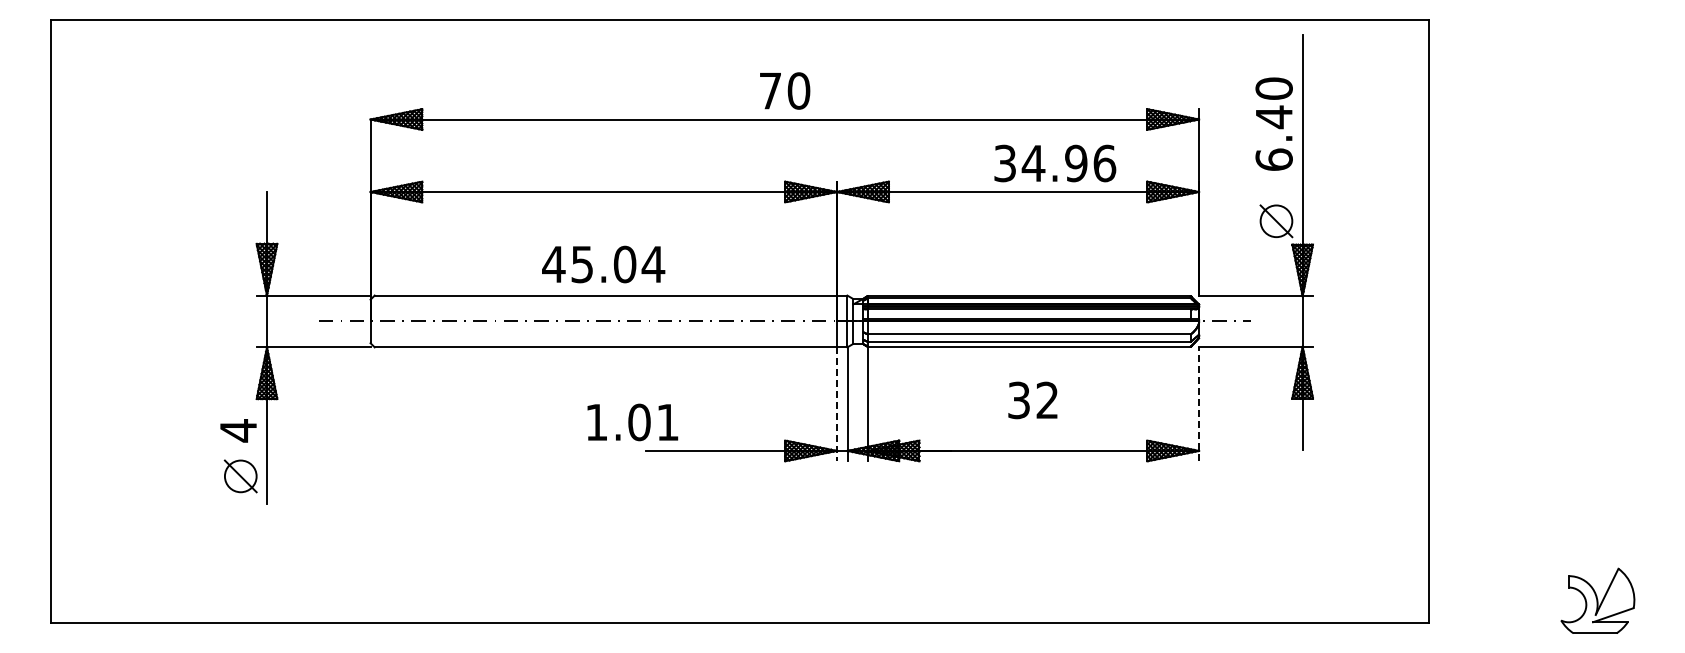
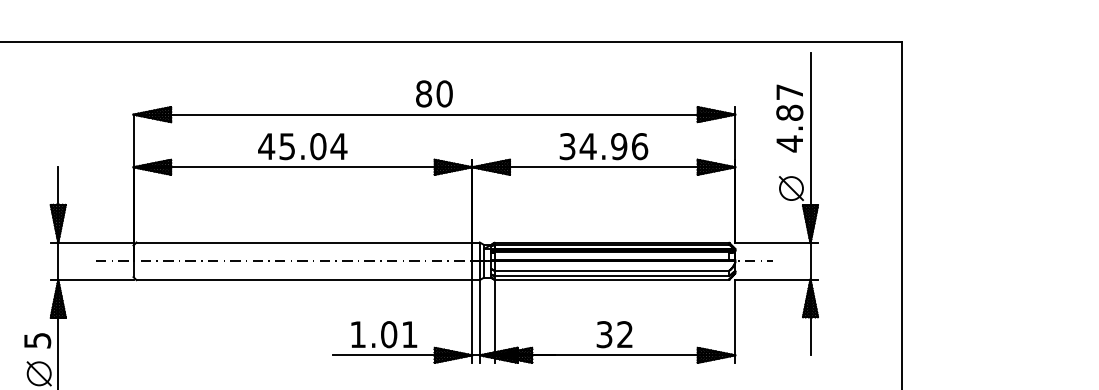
text: (770, 90) -> (423, 93), 70 -> 80
text: (1273, 124) -> (789, 118), 6.40 -> 4.87
text: (1055, 163) -> (604, 146), moved
text: (603, 264) -> (302, 146), moved
text: (1032, 400) -> (614, 334), moved
line: (1199, 403) -> (735, 320), dashed -> solid
line: (837, 404) -> (472, 321), dashed -> solid
text: (632, 422) -> (384, 334), moved
text: (238, 430) -> (37, 340), 4 -> 5

